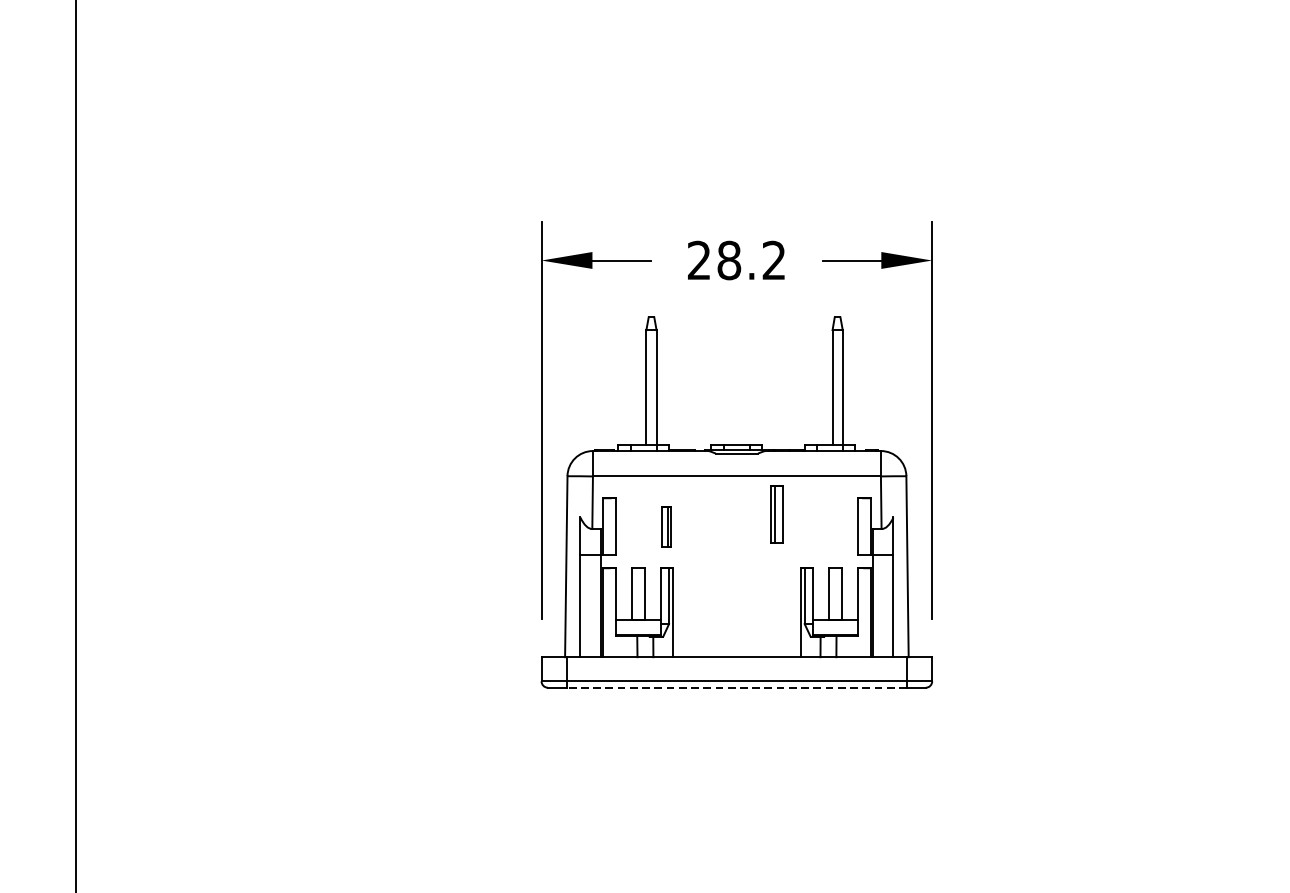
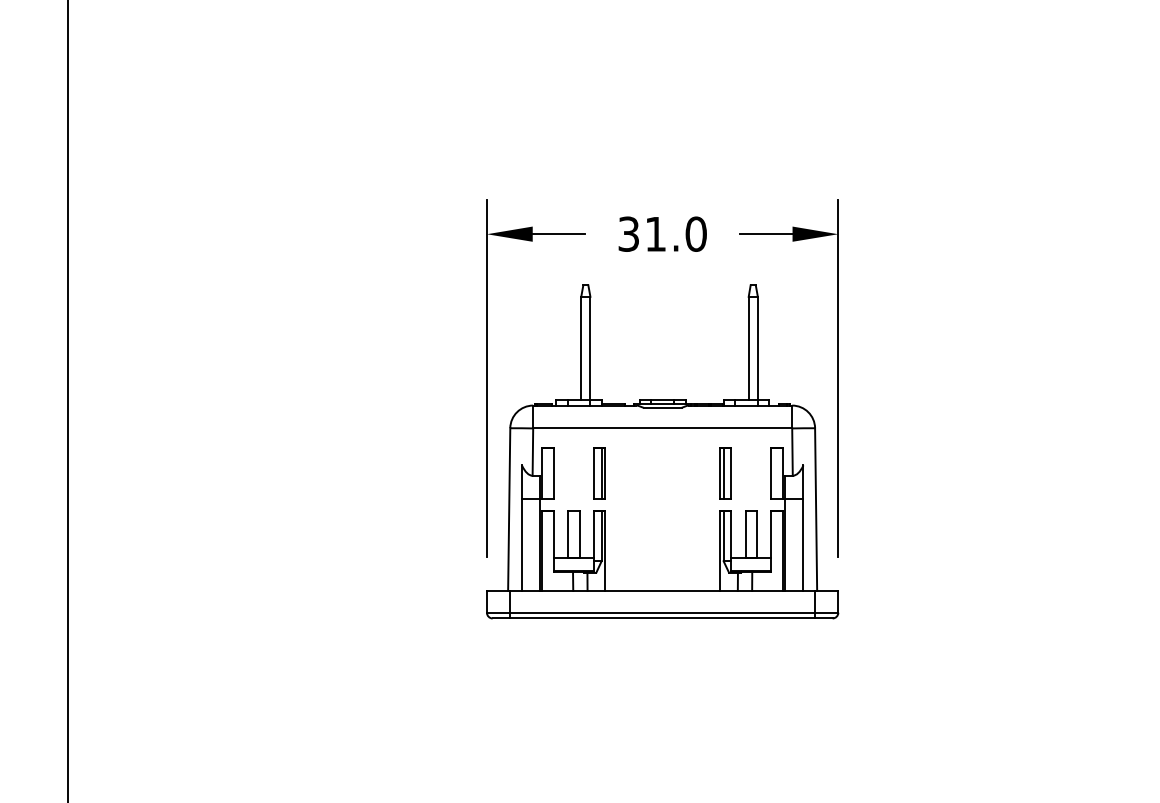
text: (736, 259) -> (662, 233), 28.2 -> 31.0
part: (776, 514) -> (725, 473), moved
part: (666, 526) -> (599, 473), size x1.43
line: (736, 687) -> (662, 618), dashed -> solid

